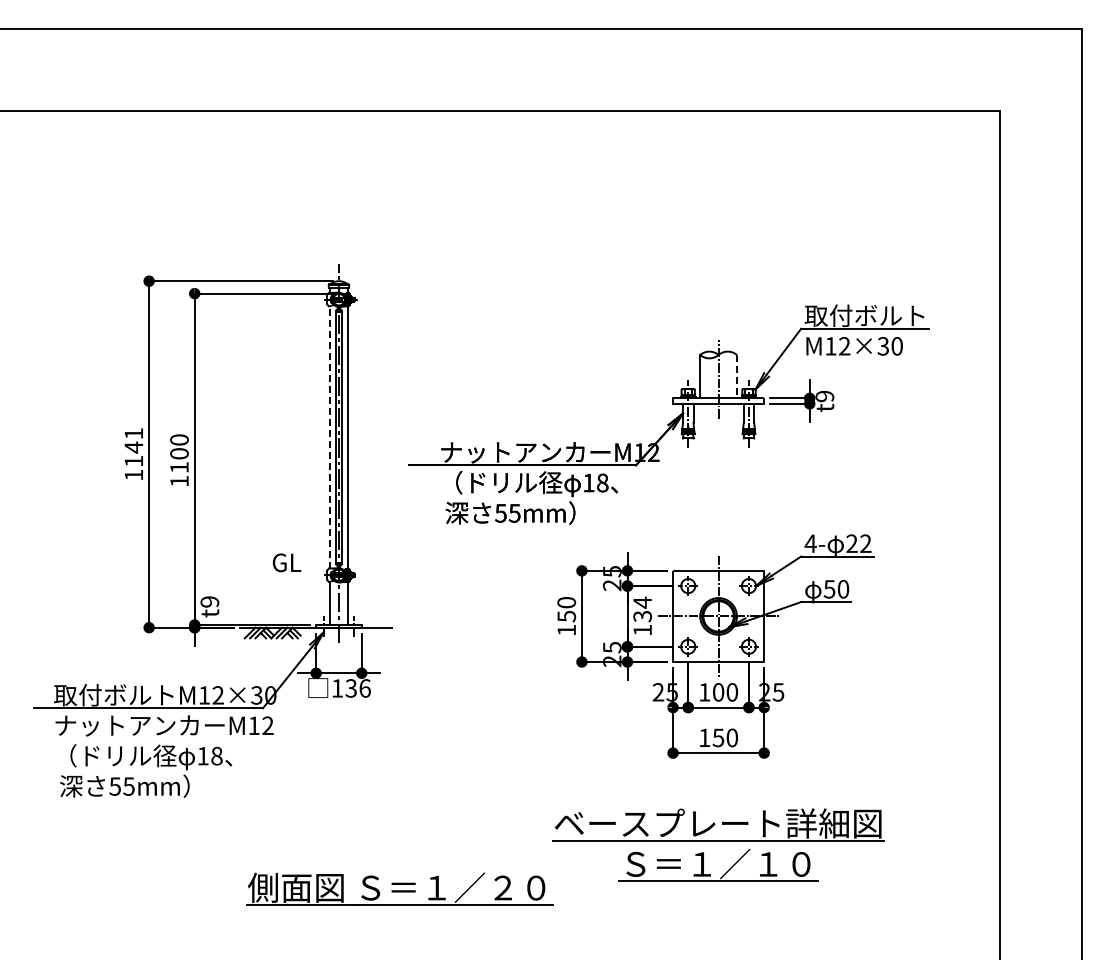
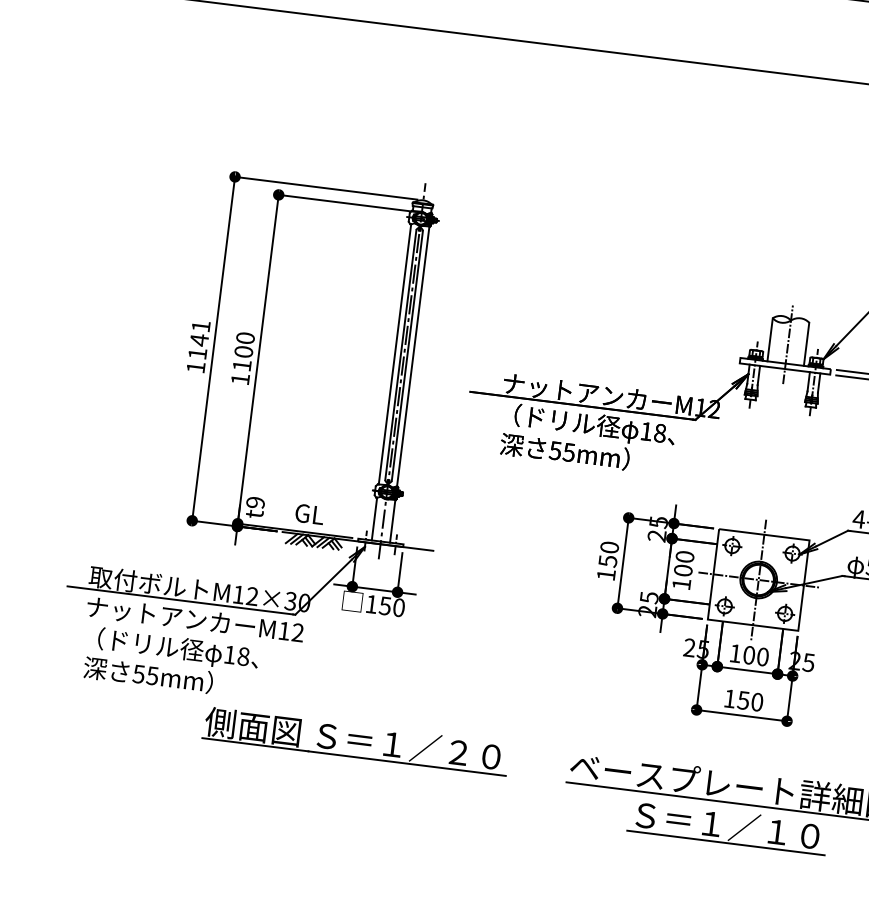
line: (736, 376) -> (806, 344), dashed -> solid
line: (329, 436) -> (394, 353), dashed -> solid
text: (286, 562) -> (309, 513), moved
text: (642, 609) -> (684, 563), 134 -> 100
text: (358, 688) -> (392, 606), 136 -> 150
part: (399, 888) -> (355, 740), moved

